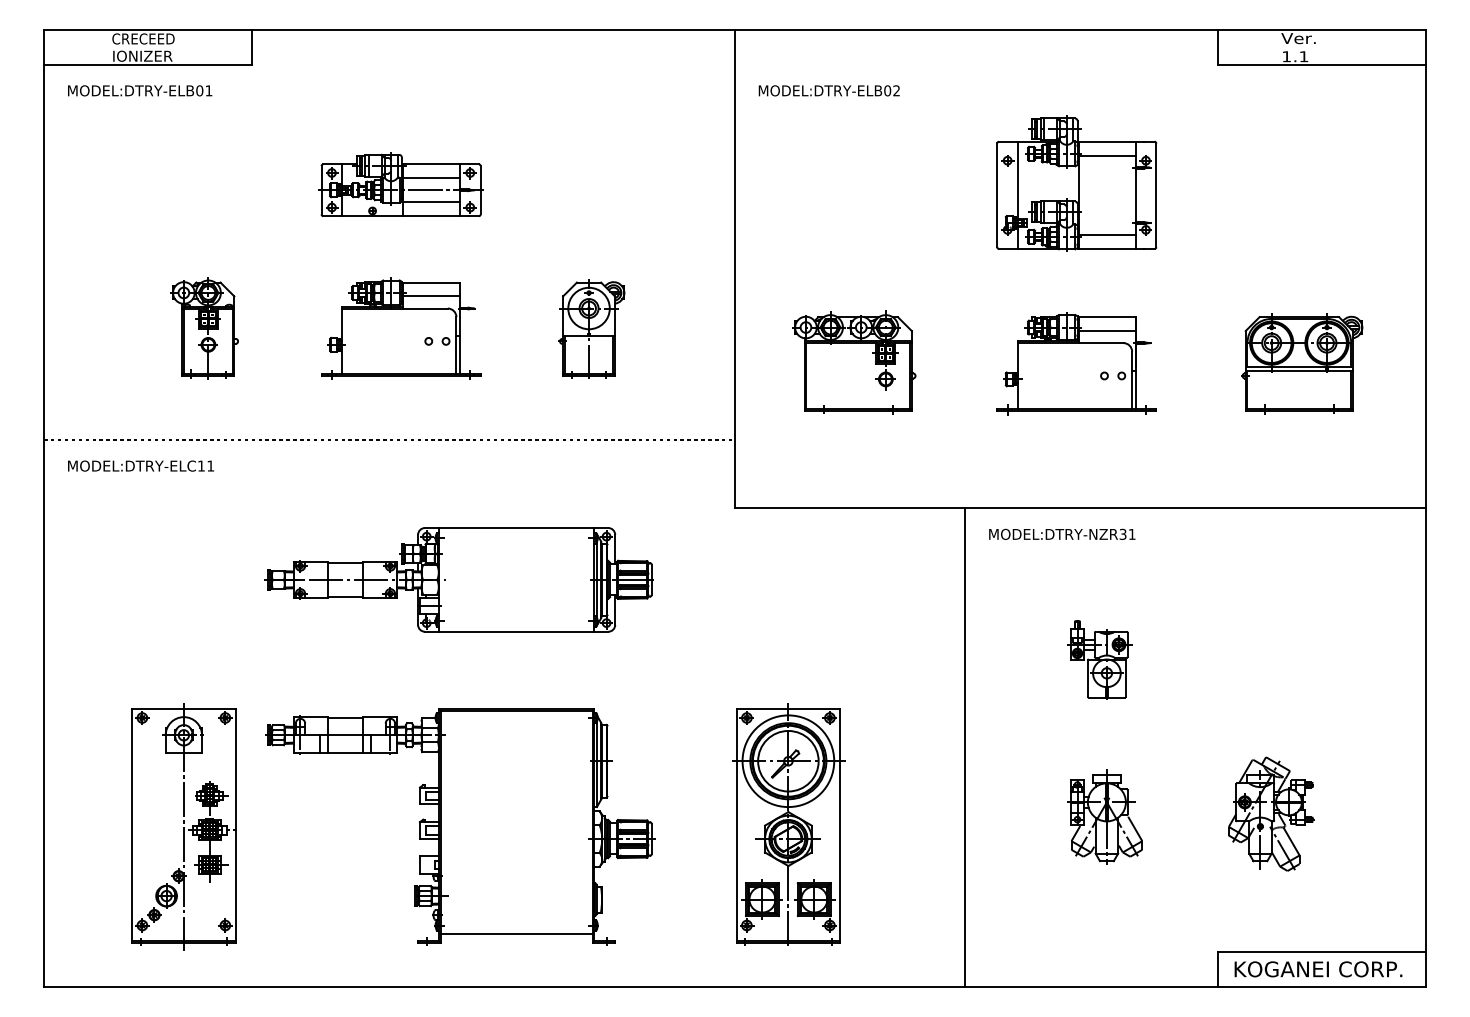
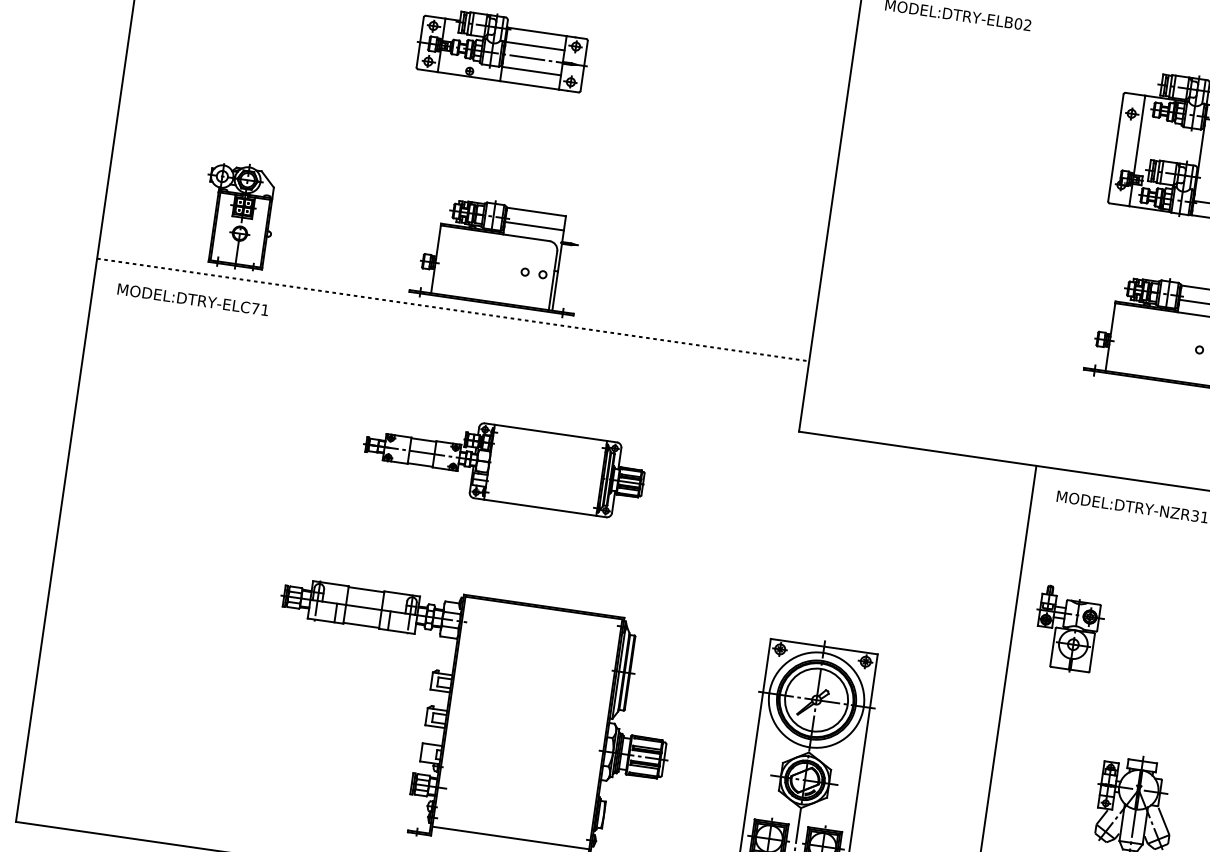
part: (204, 328) -> (238, 216), moved
part: (401, 328) -> (498, 254), moved
part: (591, 328) -> (677, 224), removed
part: (854, 362) -> (943, 298), removed
text: (201, 465) -> (255, 308), MODEL:DTRY-ELC11 -> MODEL:DTRY-ELC71
part: (458, 579) -> (503, 463), size x0.7
part: (1099, 659) -> (1067, 629), moved
part: (183, 826) -> (183, 677), removed

